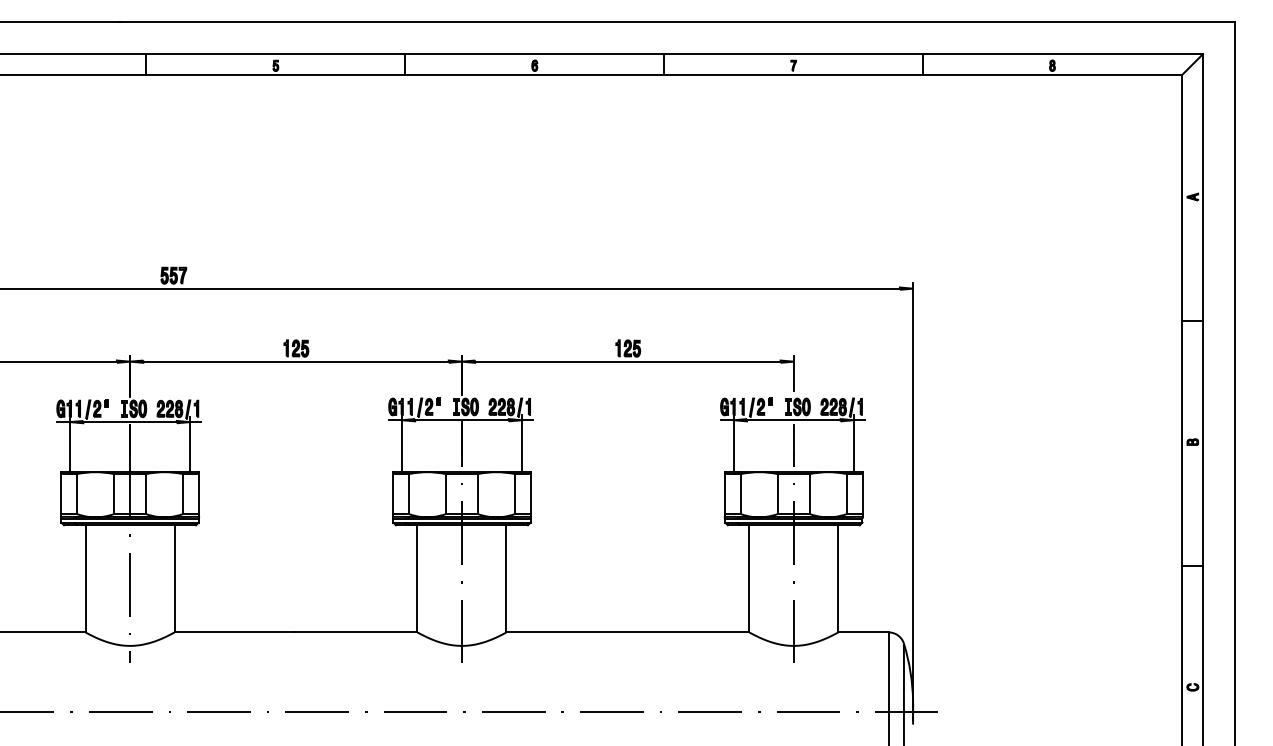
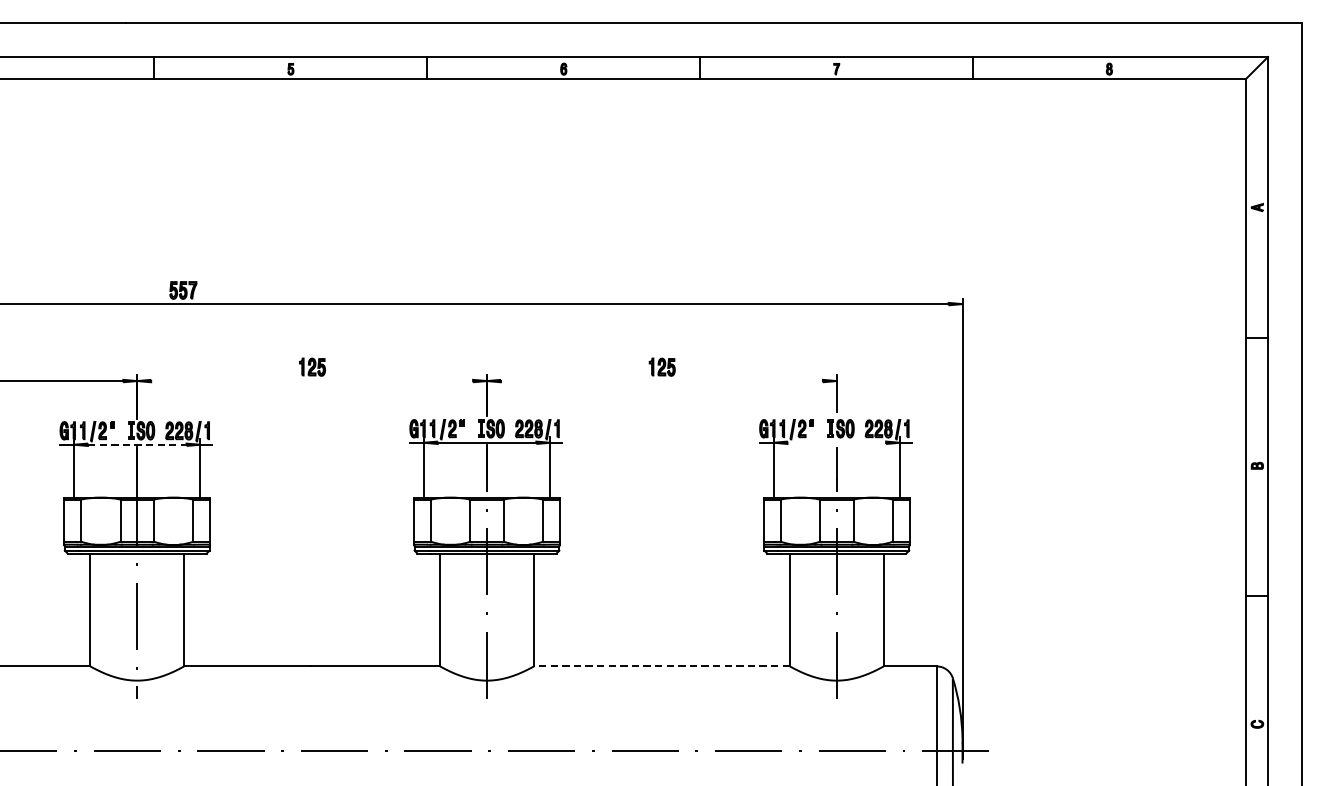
line: (295, 361) -> (311, 380), removed
line: (627, 361) -> (661, 380), removed
line: (793, 420) -> (836, 443), removed
line: (130, 422) -> (137, 445), solid -> dashed
line: (627, 632) -> (661, 666), solid -> dashed

